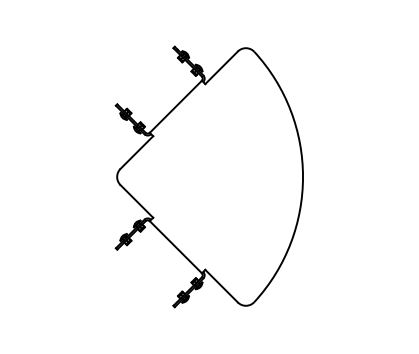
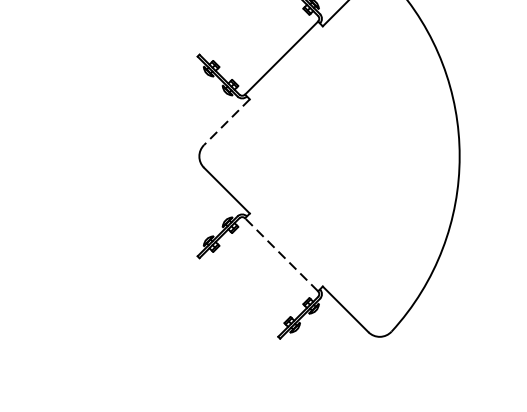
line: (136, 152) -> (226, 122), solid -> dashed
line: (175, 247) -> (281, 255), solid -> dashed

